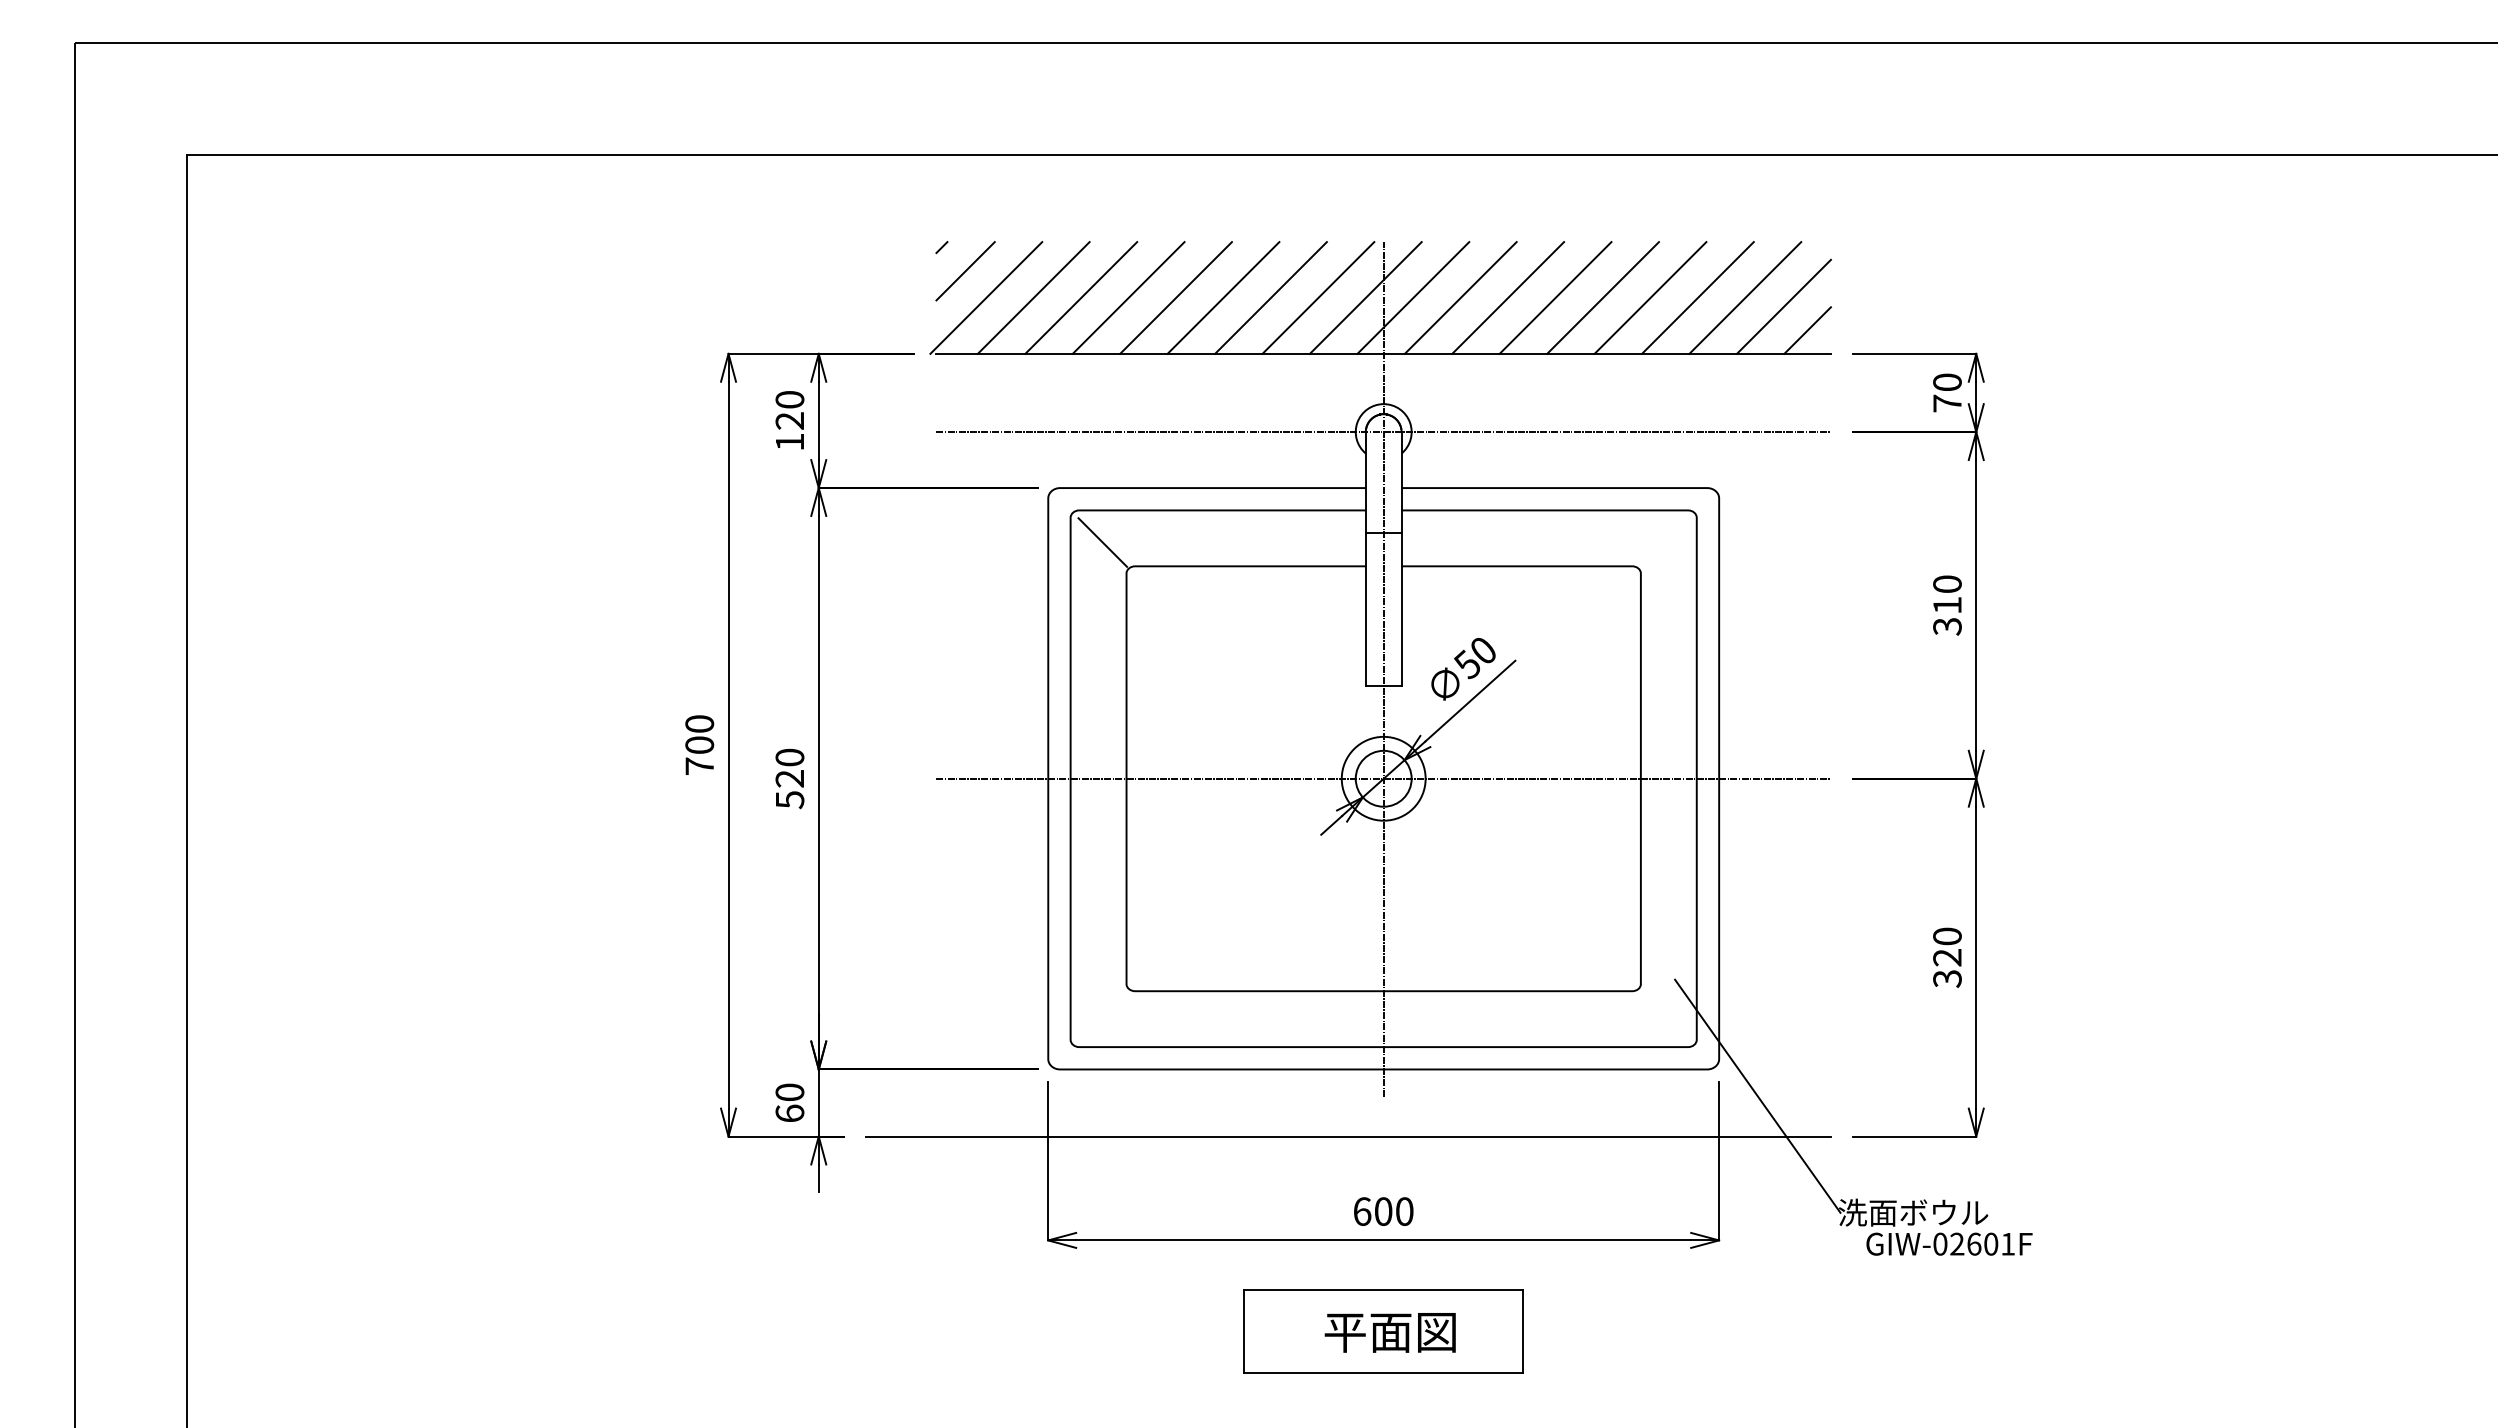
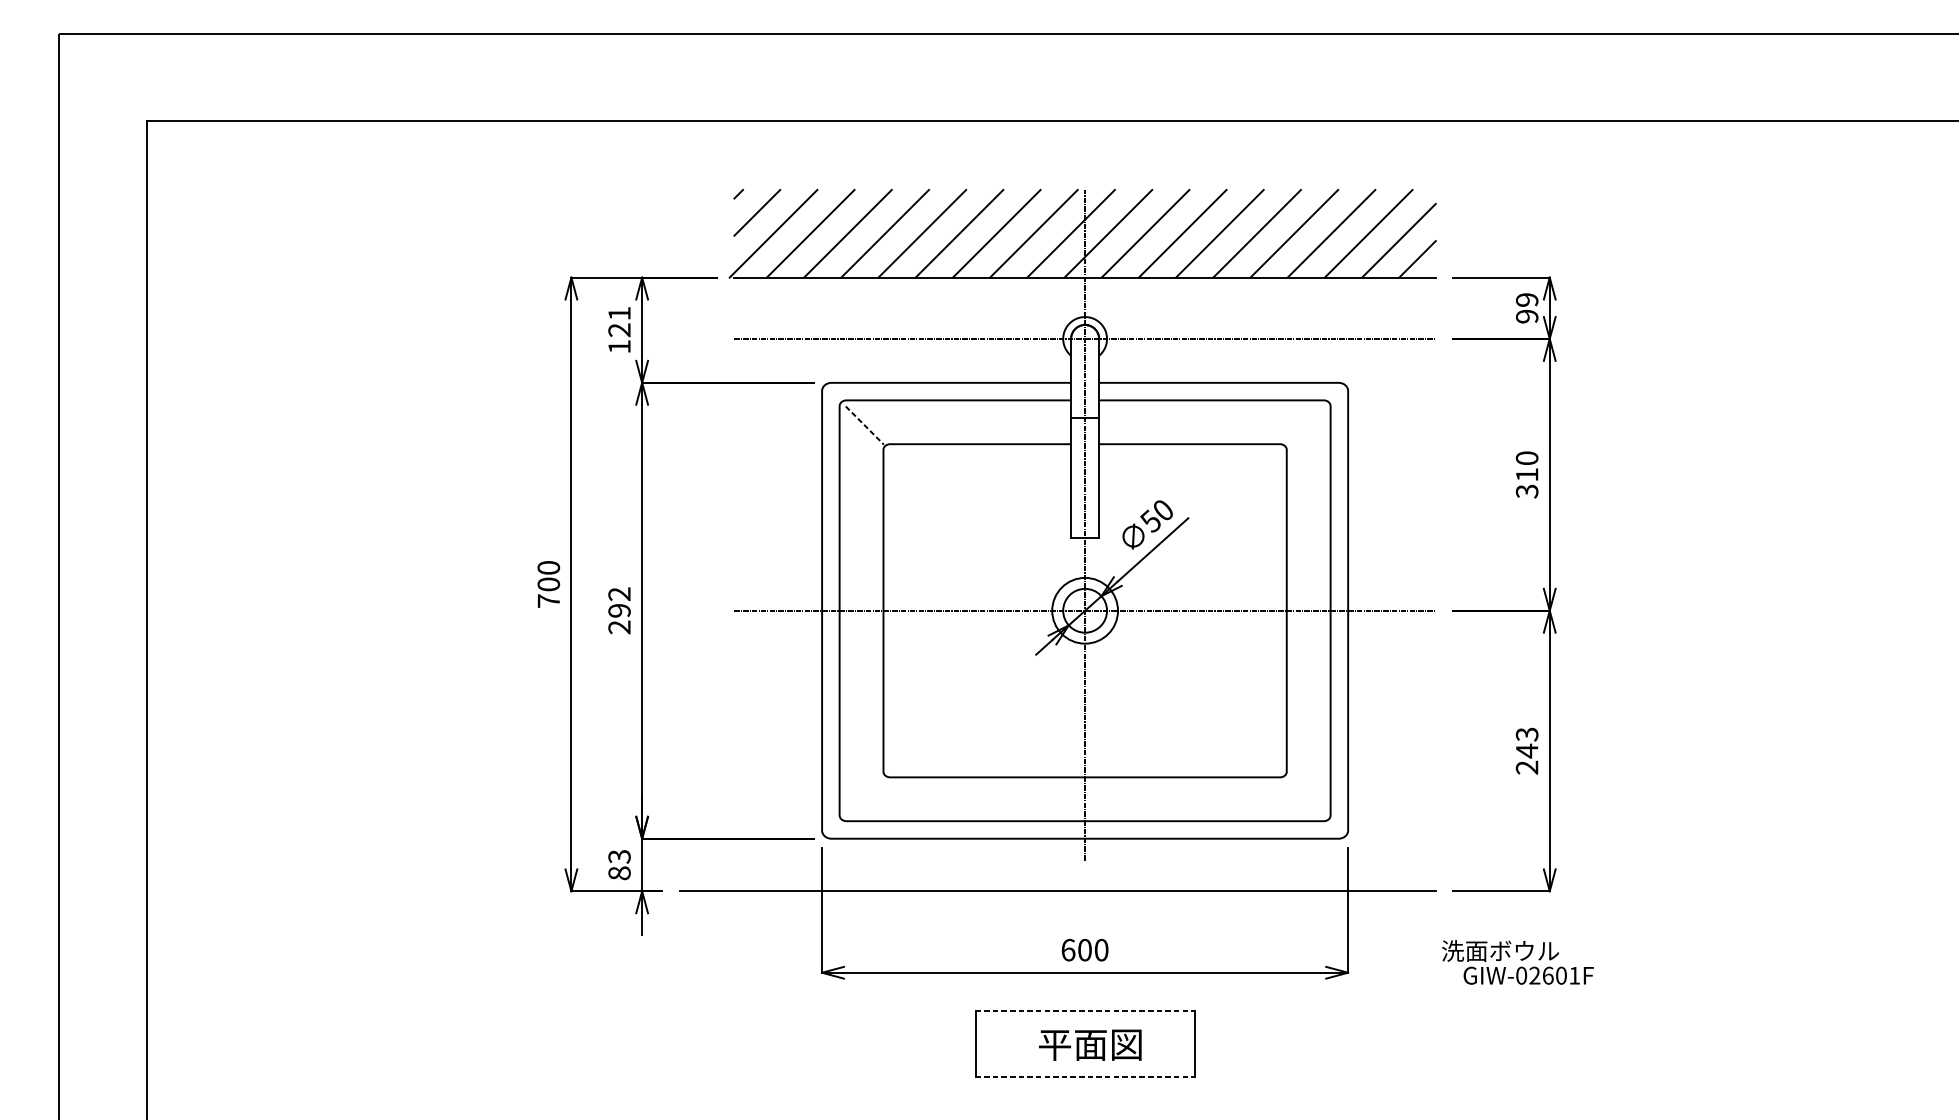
text: (1947, 392) -> (1527, 307), 70 -> 99
text: (789, 399) -> (619, 313), 120 -> 121
line: (1103, 542) -> (865, 425), solid -> dashed
text: (789, 778) -> (619, 610), 520 -> 292
text: (1947, 957) -> (1527, 750), 320 -> 243
line: (1757, 1095) -> (1378, 859), removed
text: (789, 1102) -> (619, 864), 60 -> 83
line: (1383, 1289) -> (1084, 1011), solid -> dashed
line: (1383, 1373) -> (1084, 1077), solid -> dashed

